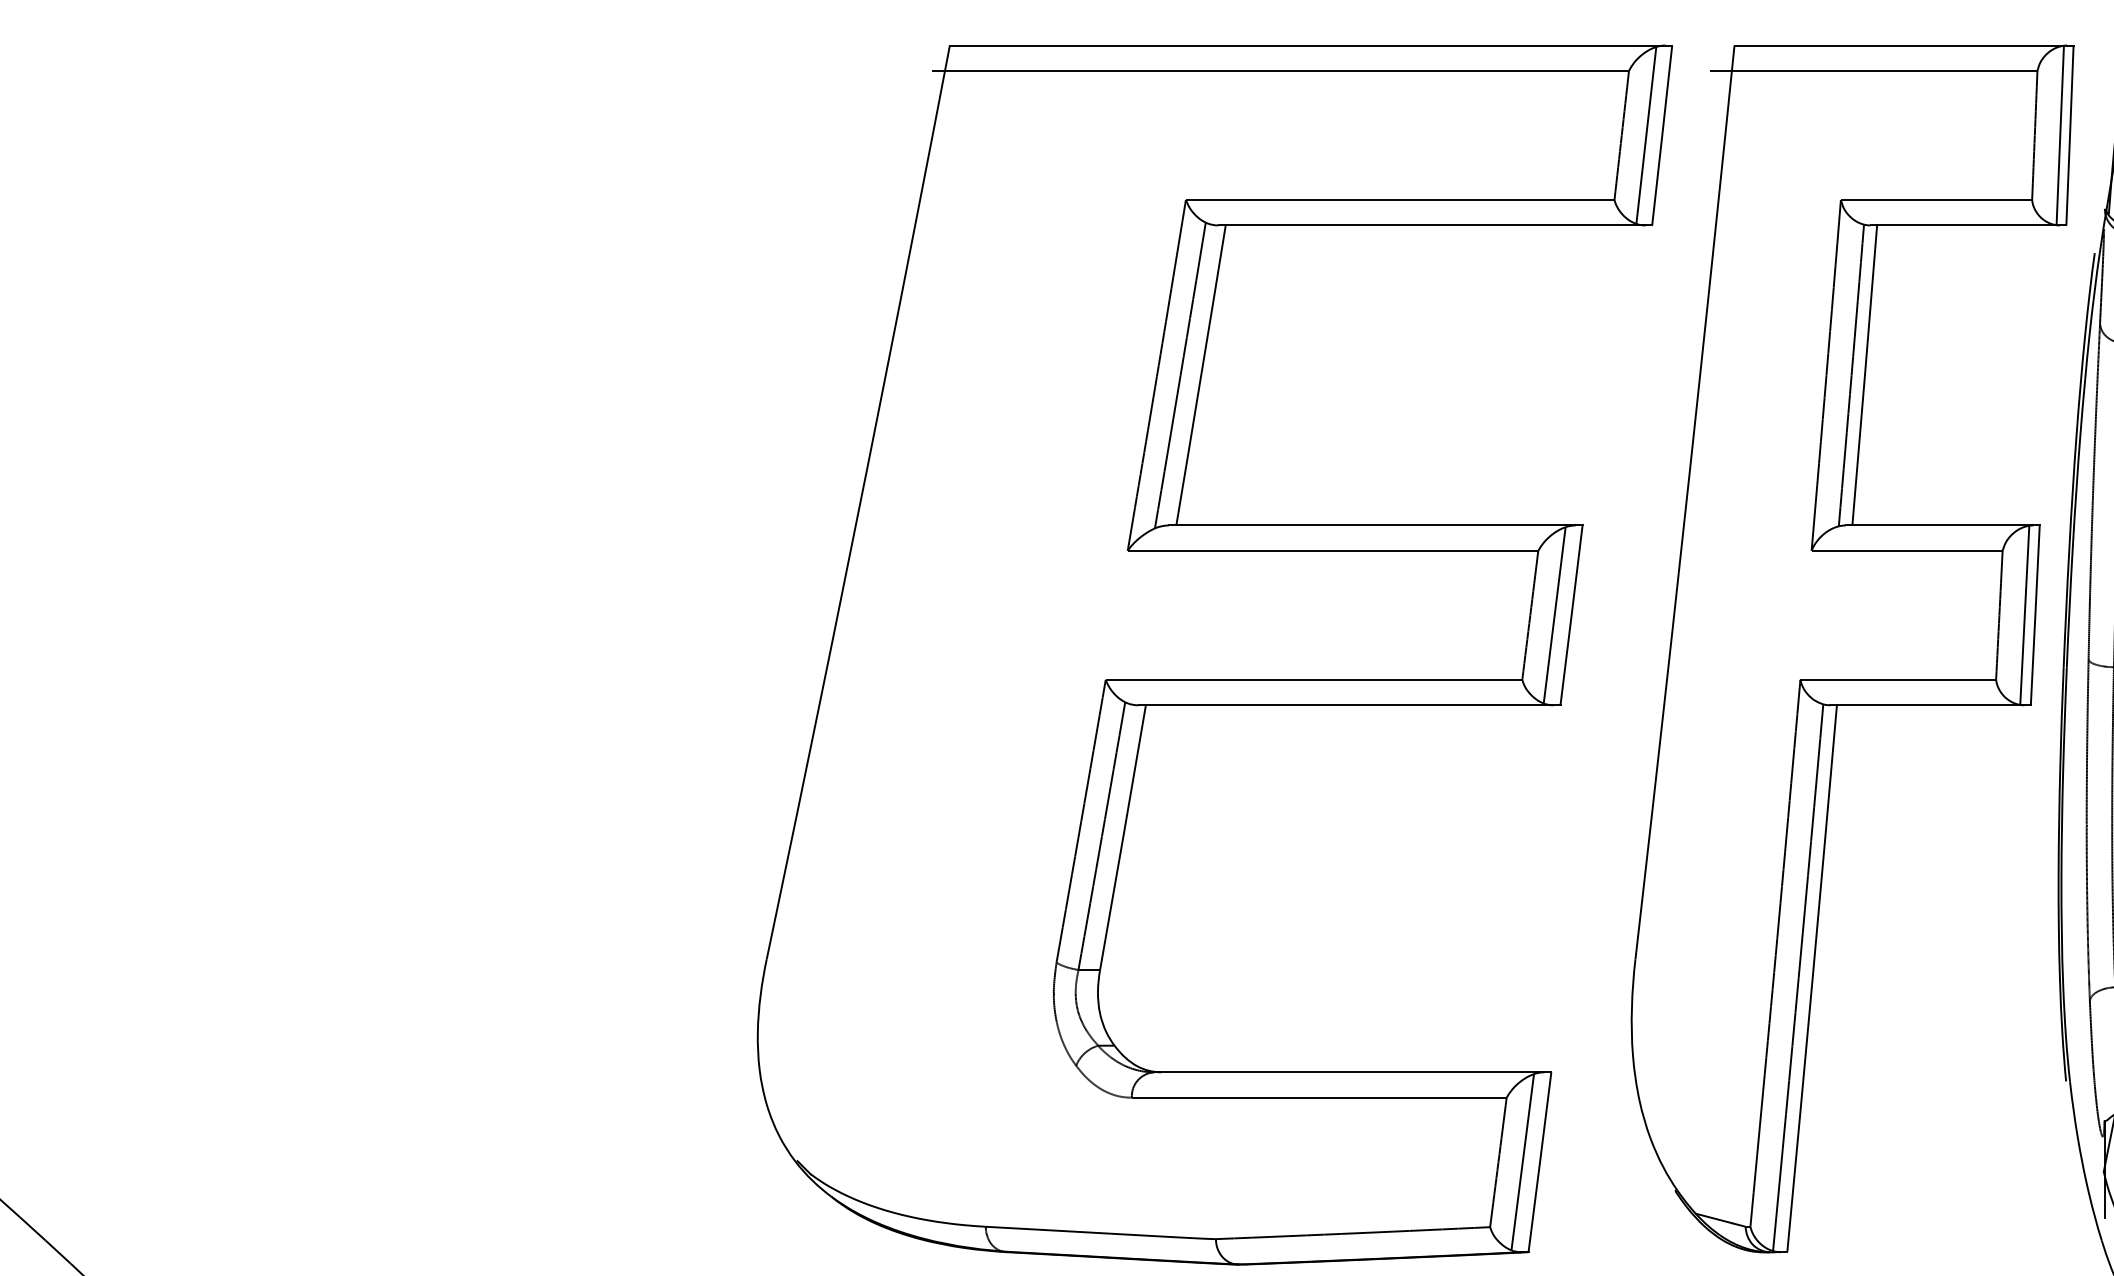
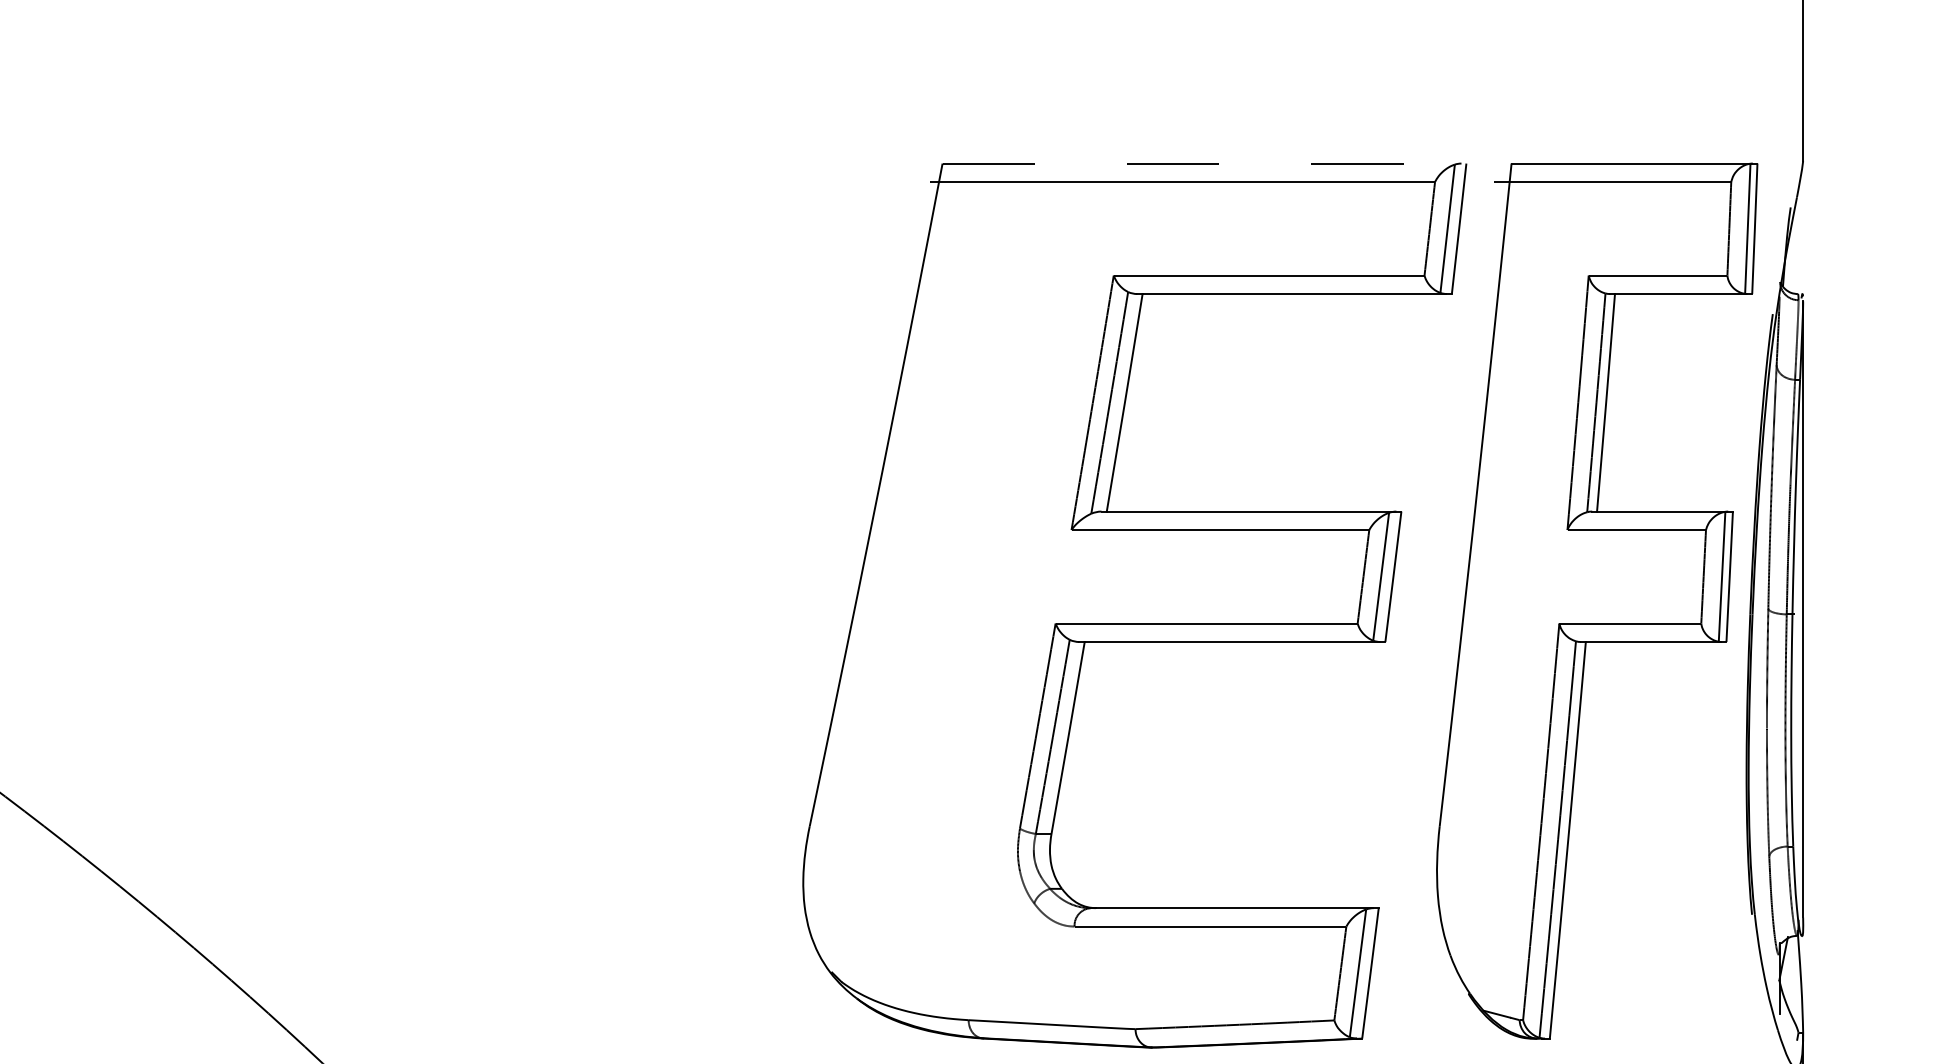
line: (1311, 45) -> (1204, 163), solid -> dashed

